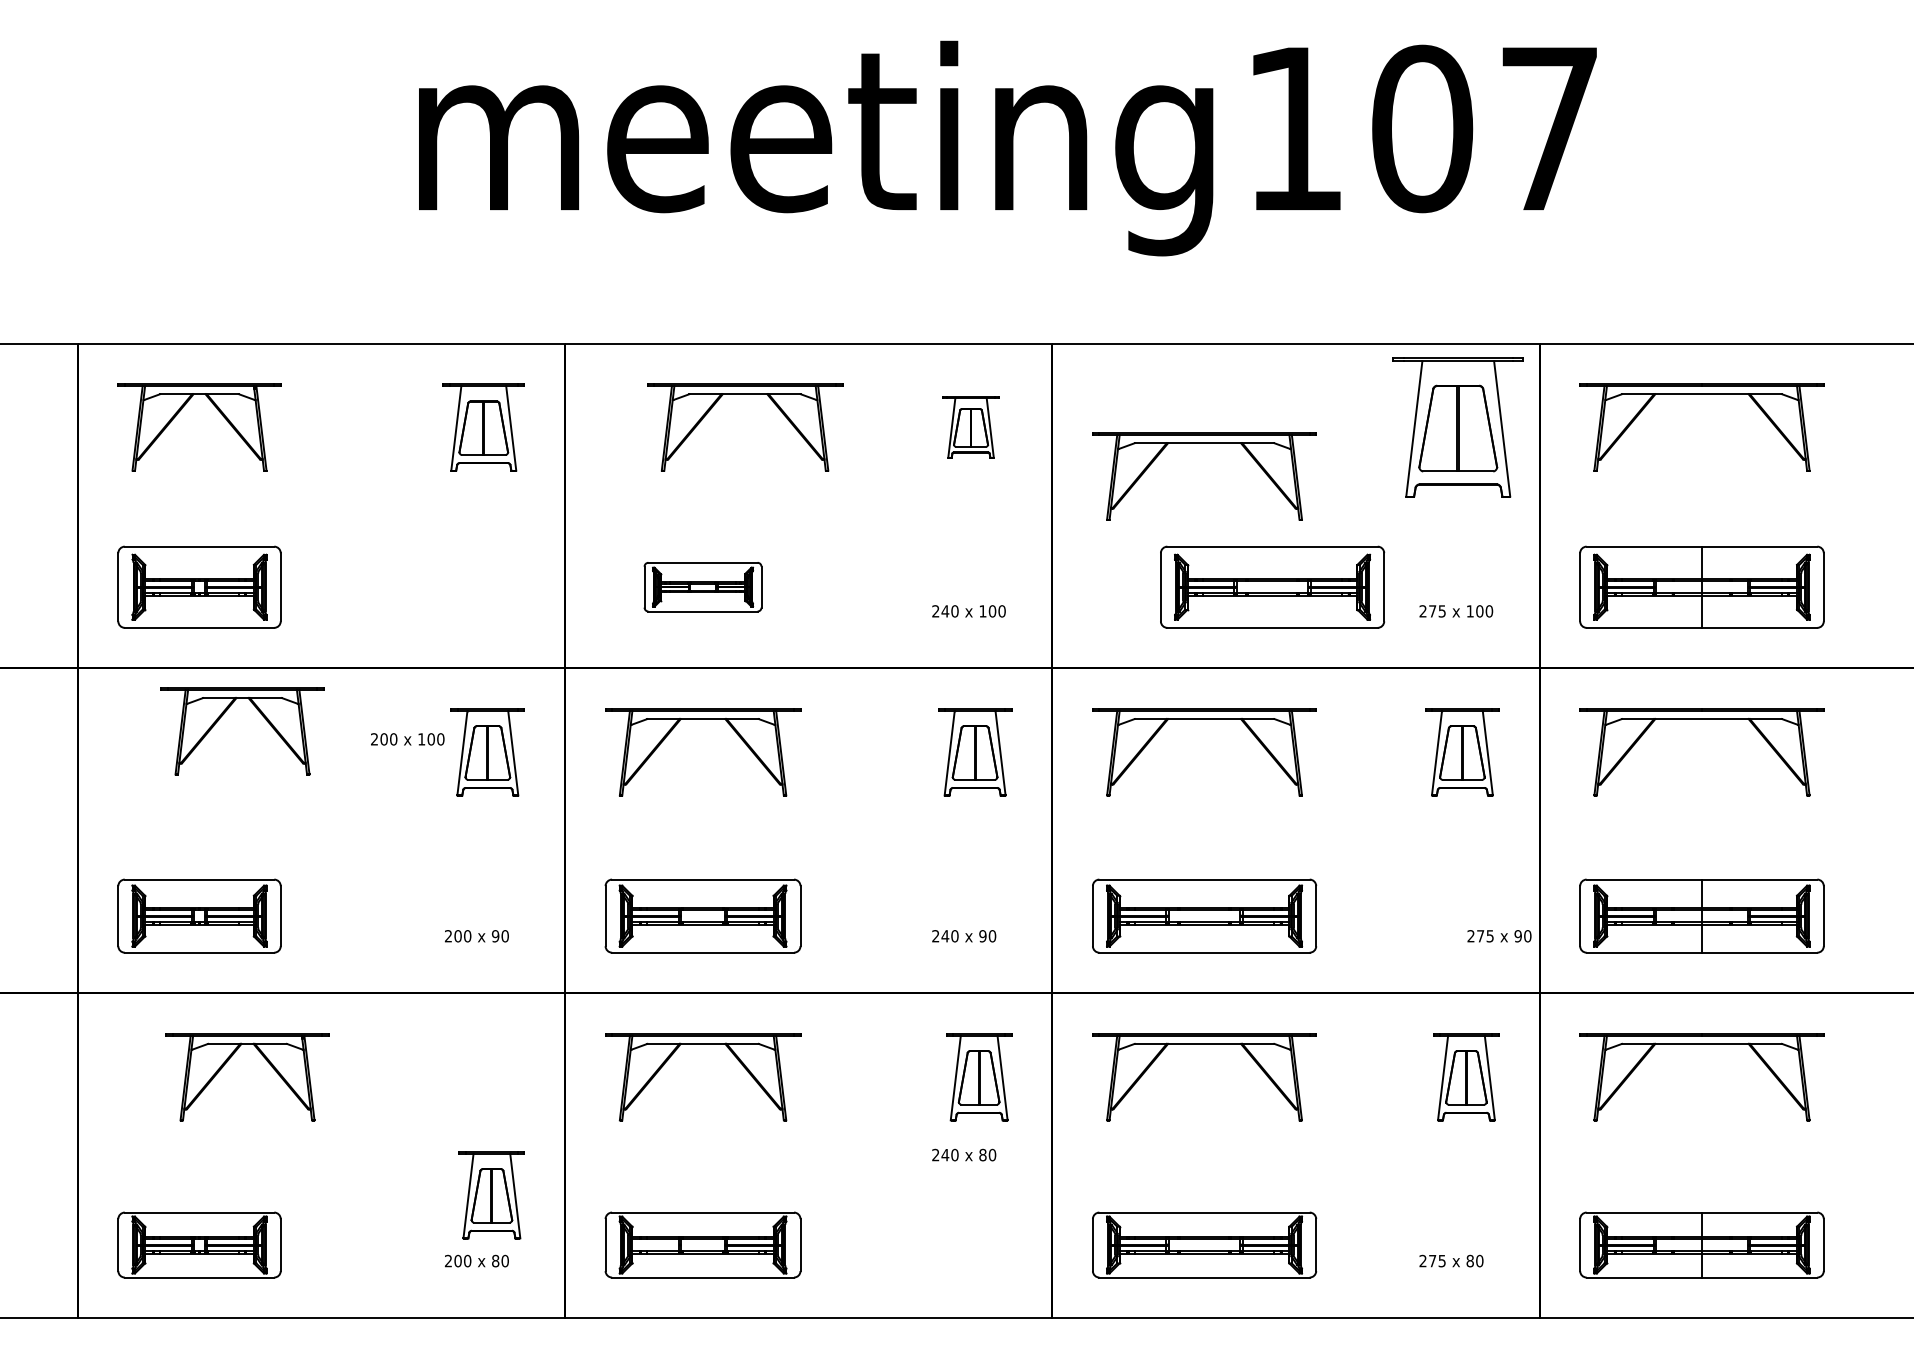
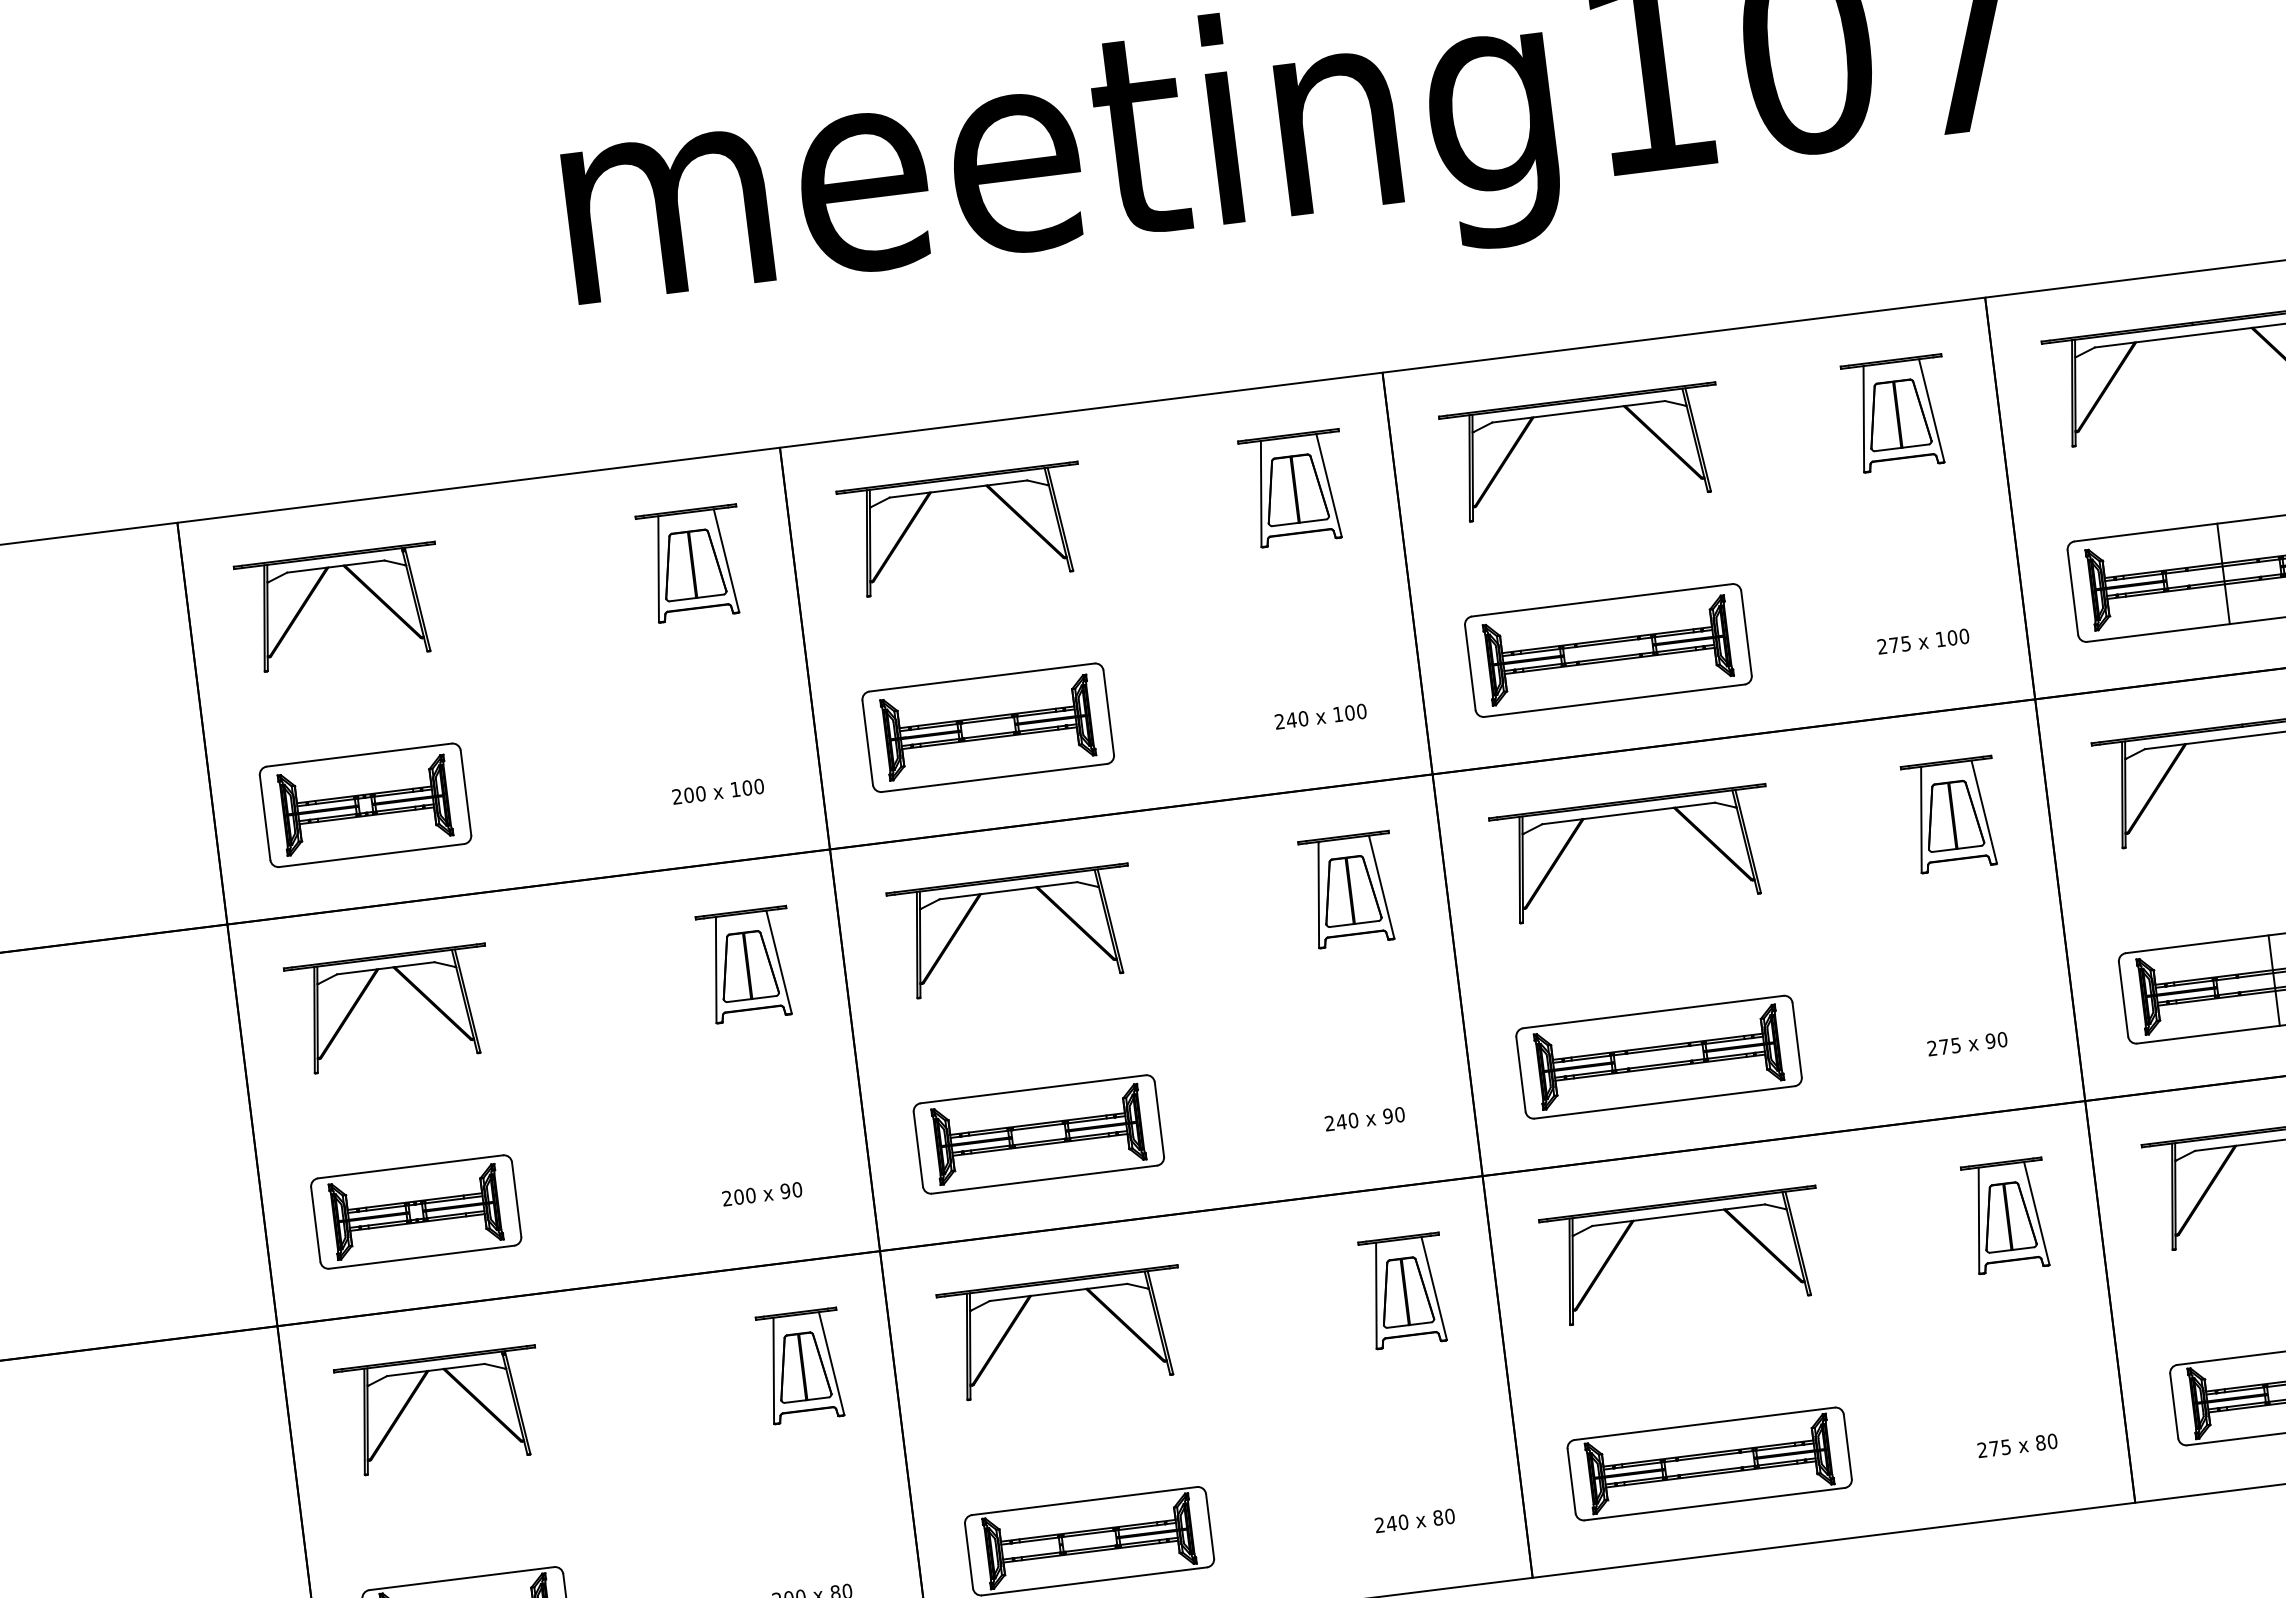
part: (745, 394) -> (959, 489), moved
part: (970, 427) -> (1294, 488), size x1.43
part: (1458, 427) -> (1897, 413), size x0.62
part: (1204, 443) -> (1578, 412), moved
part: (702, 586) -> (987, 726), size x1.67
part: (1272, 586) -> (1608, 649), moved
part: (224, 714) -> (366, 991), moved
text: (407, 739) -> (717, 791), moved
text: (1499, 936) -> (1967, 1044), moved
part: (228, 1061) -> (415, 1394), moved
text: (964, 1154) -> (1415, 1520), moved
part: (491, 1195) -> (802, 1366), moved

